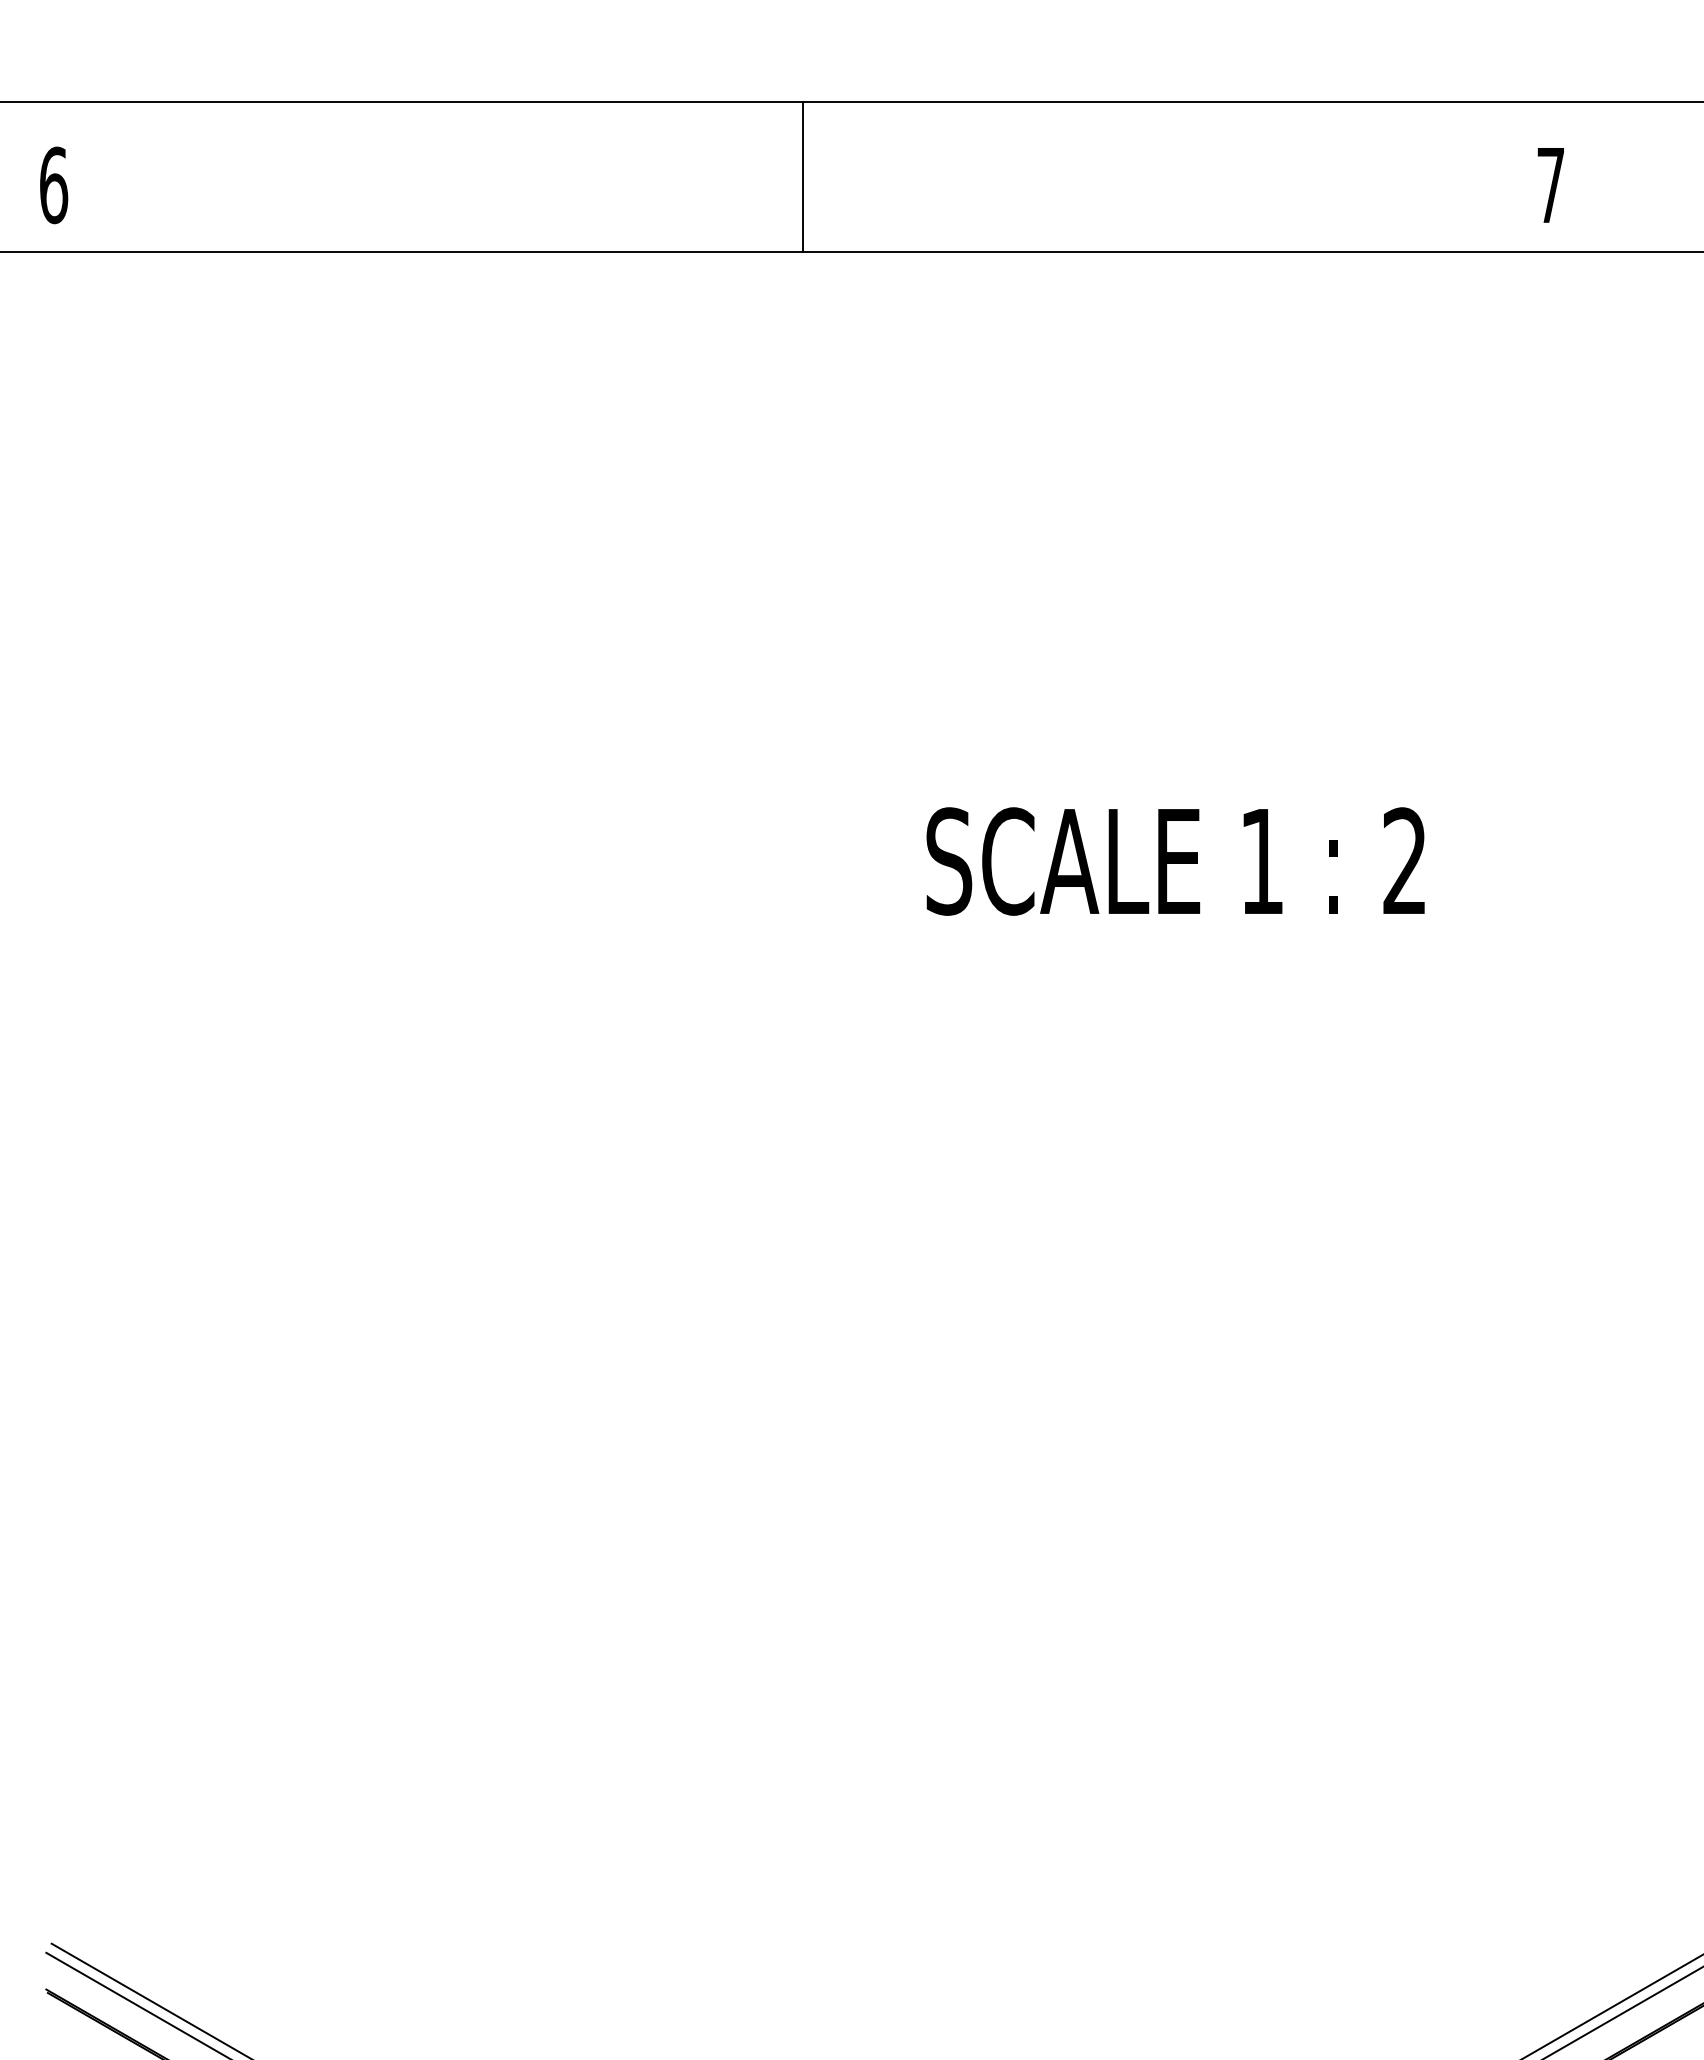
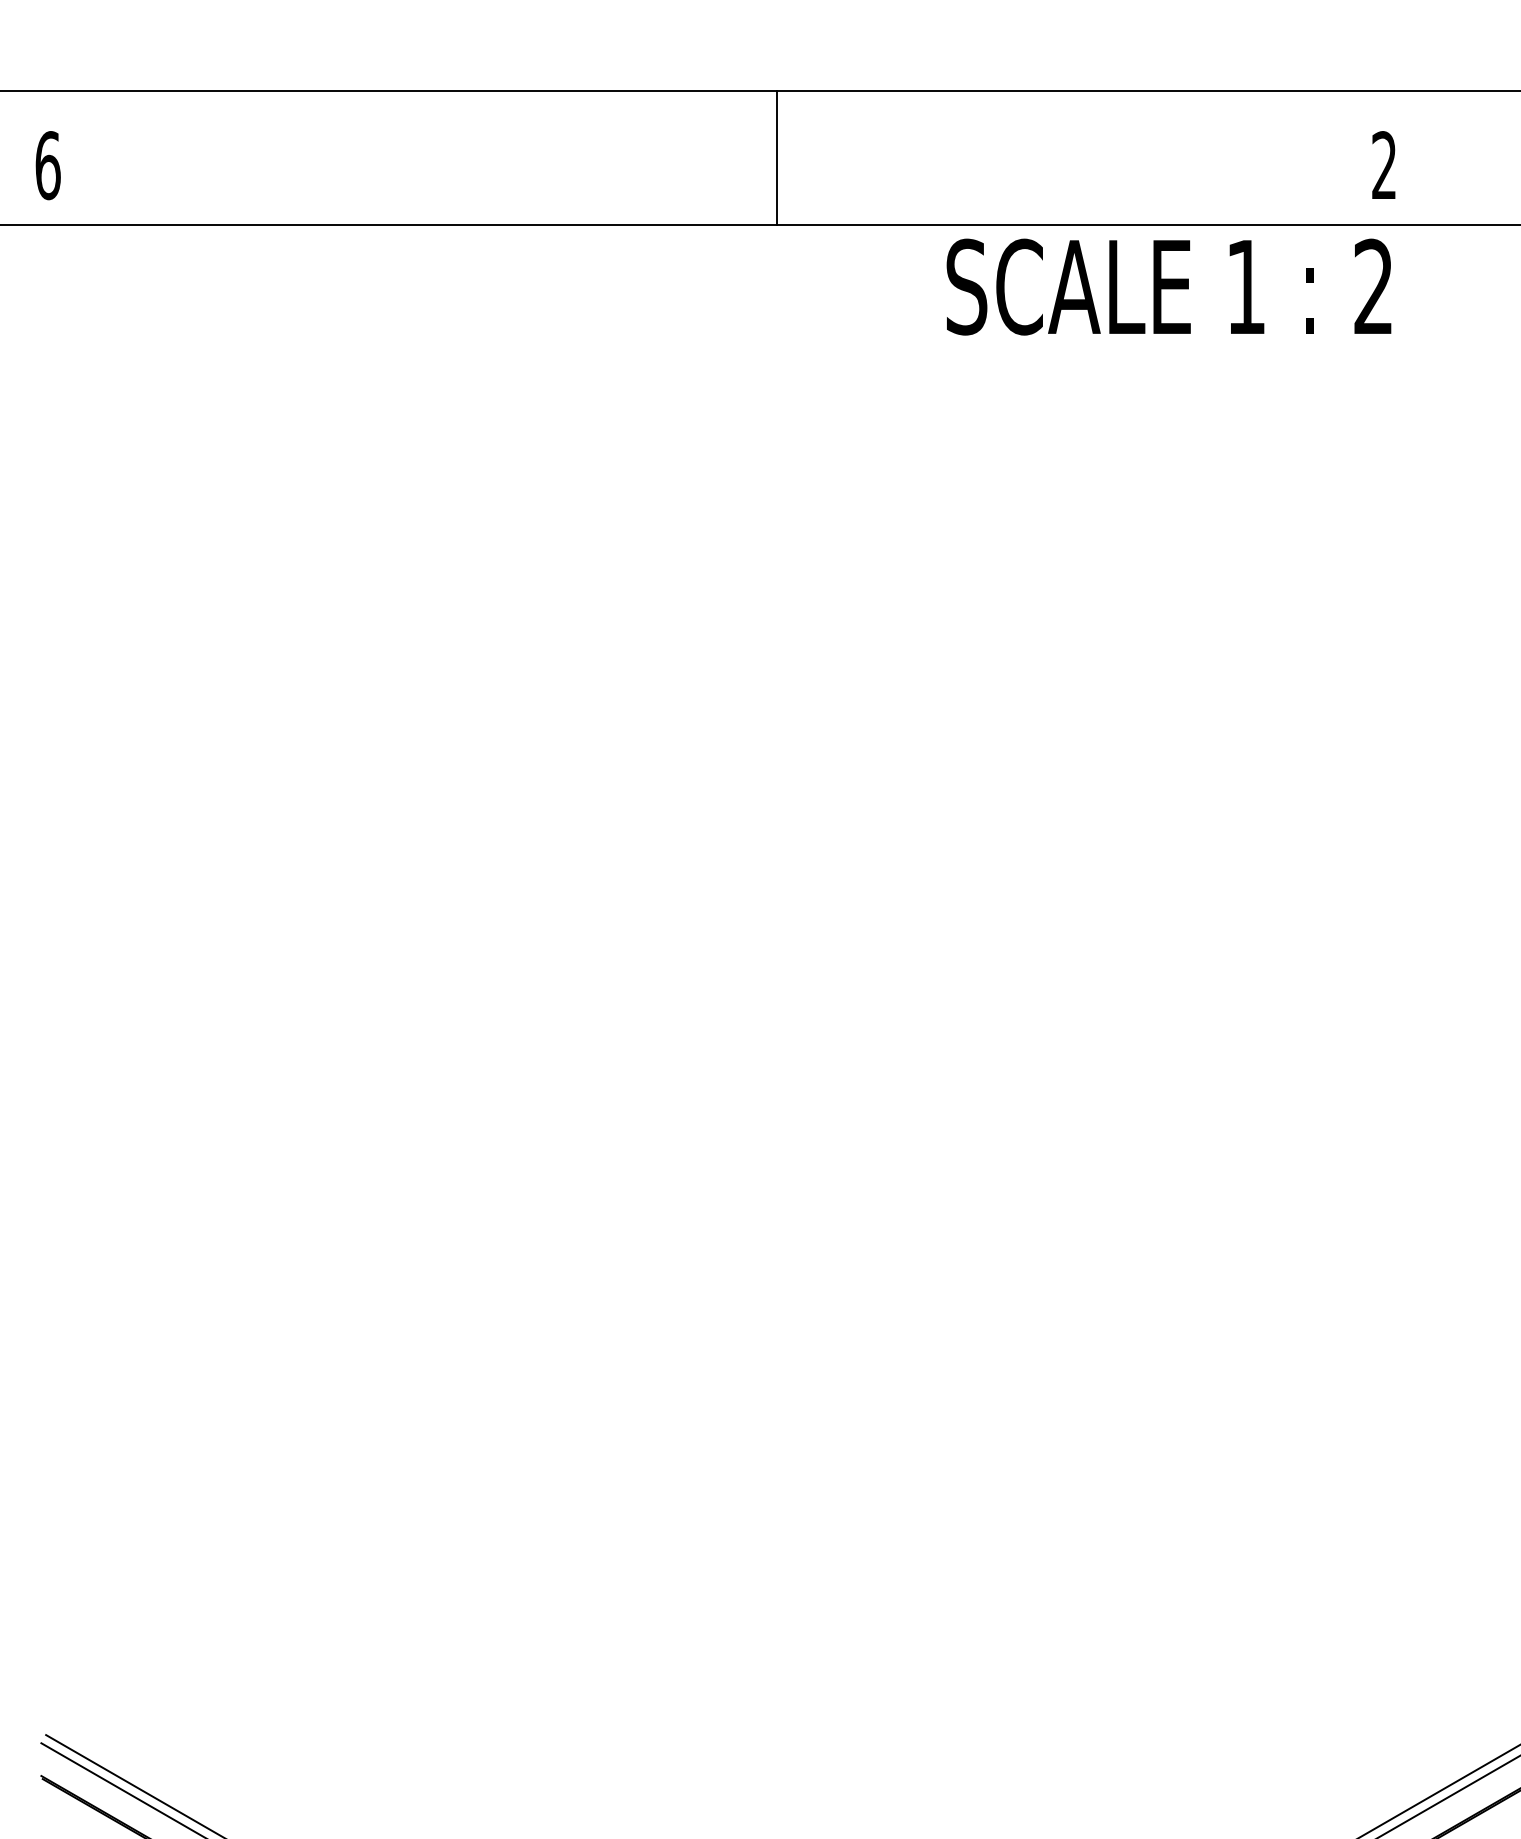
line: (803, 176) -> (777, 157), moved
text: (1550, 184) -> (1383, 164), 7 -> 2
text: (1175, 861) -> (1168, 287), moved

